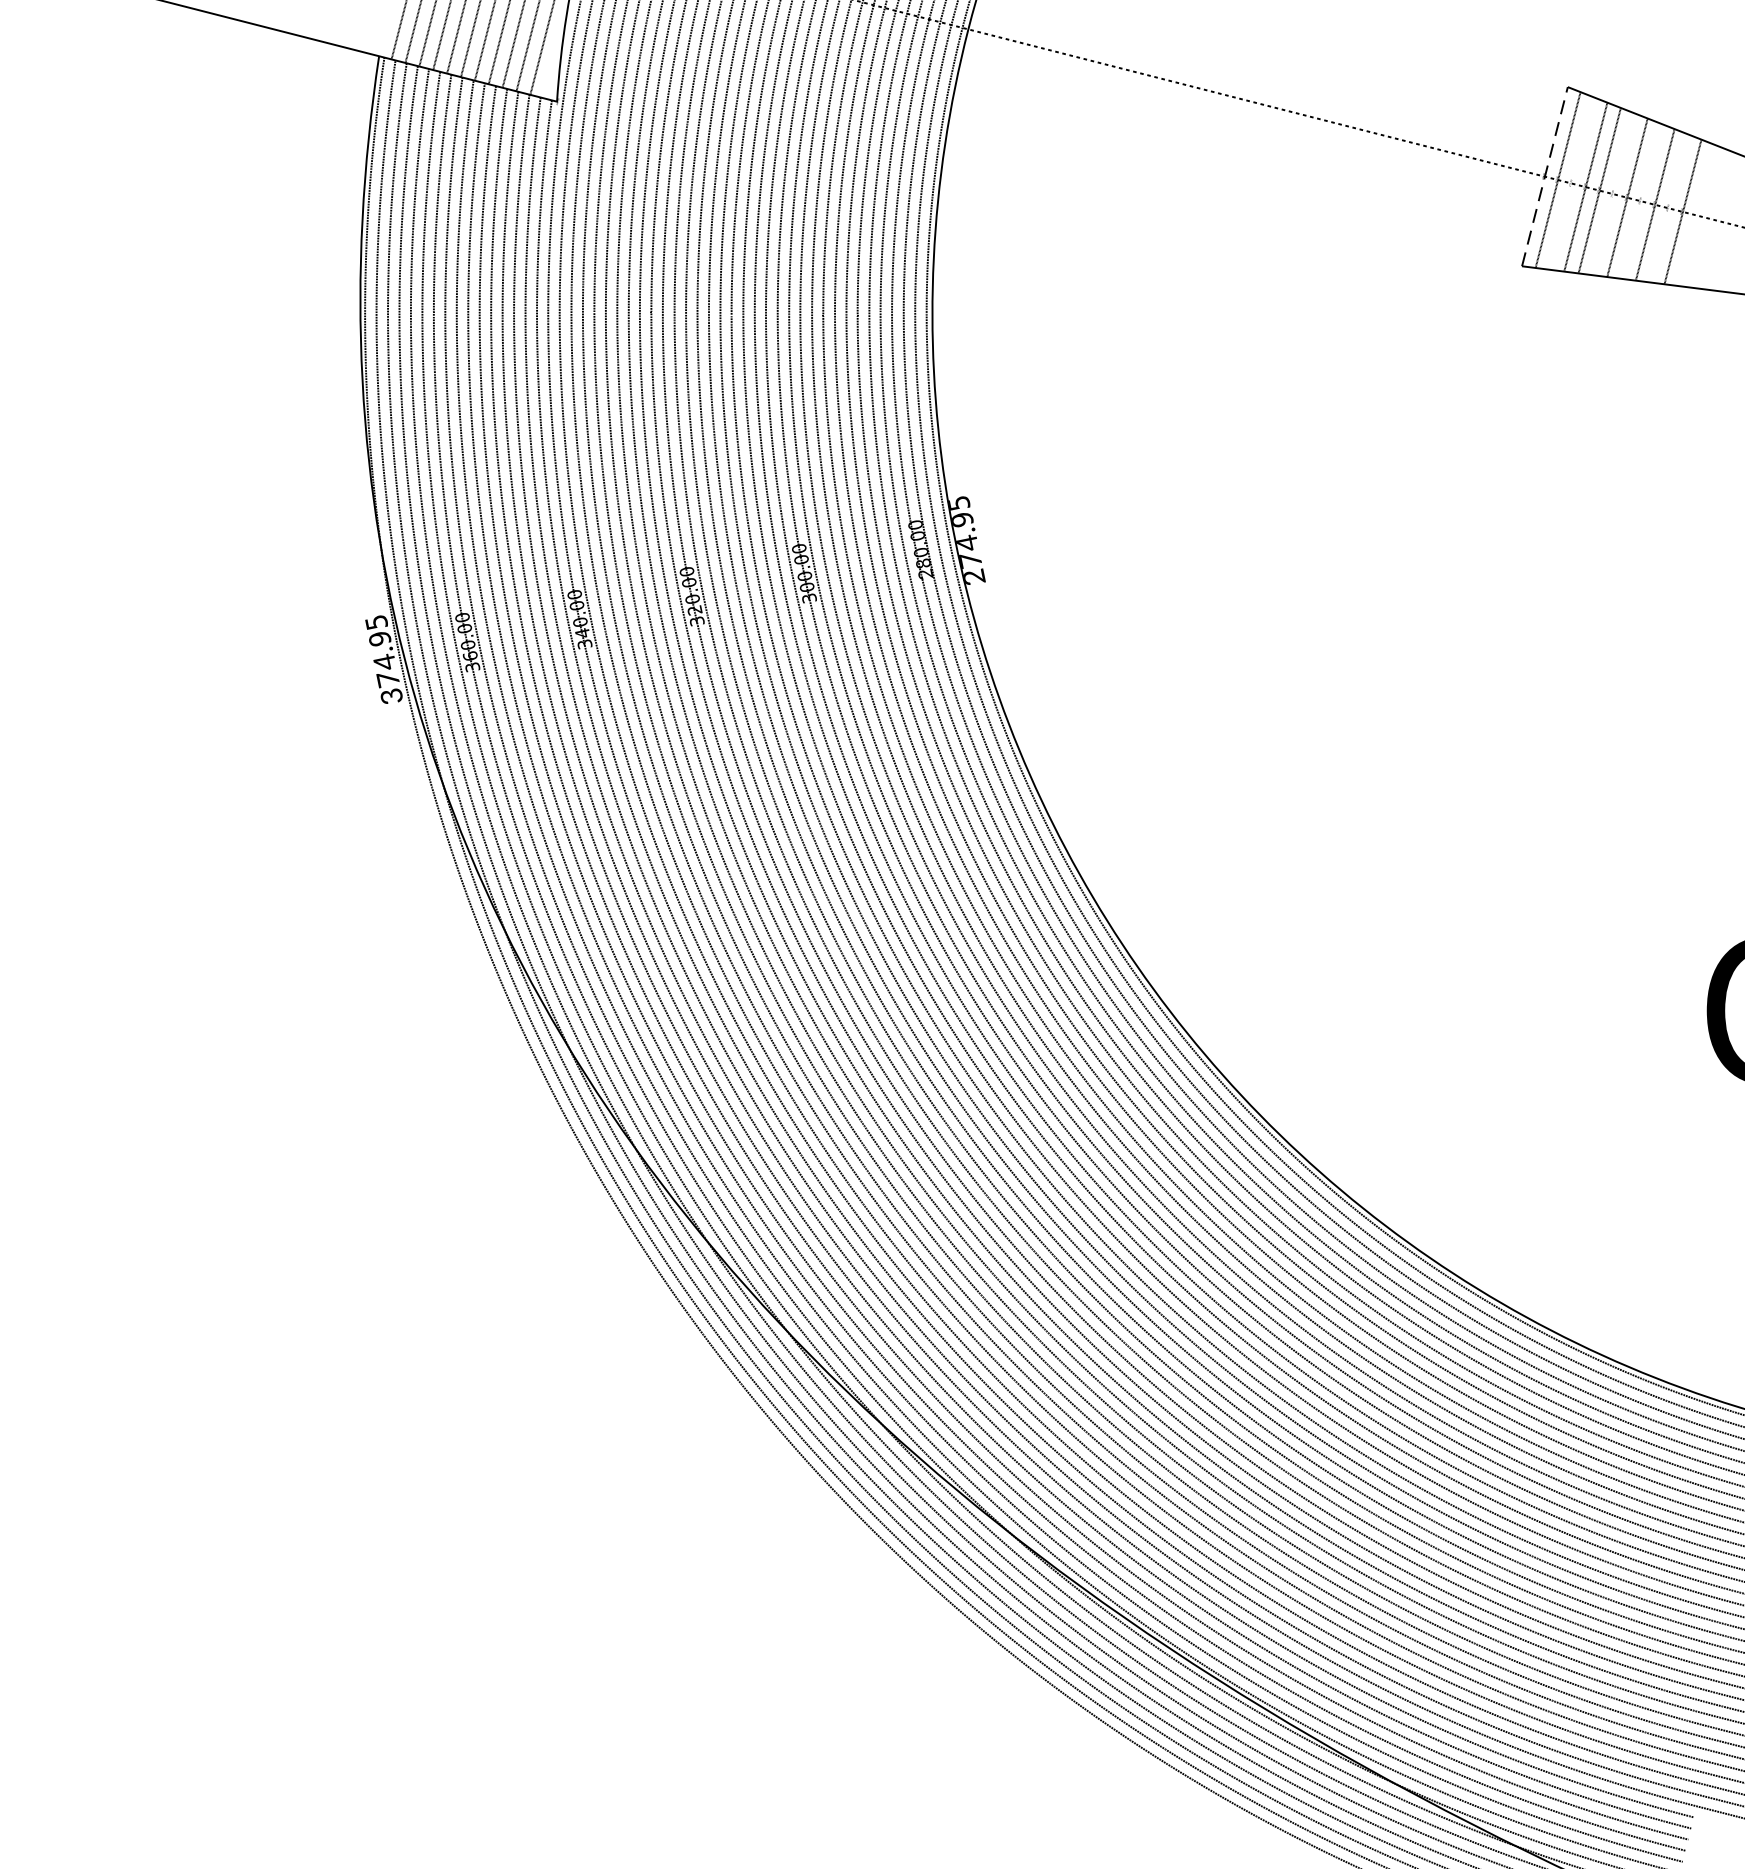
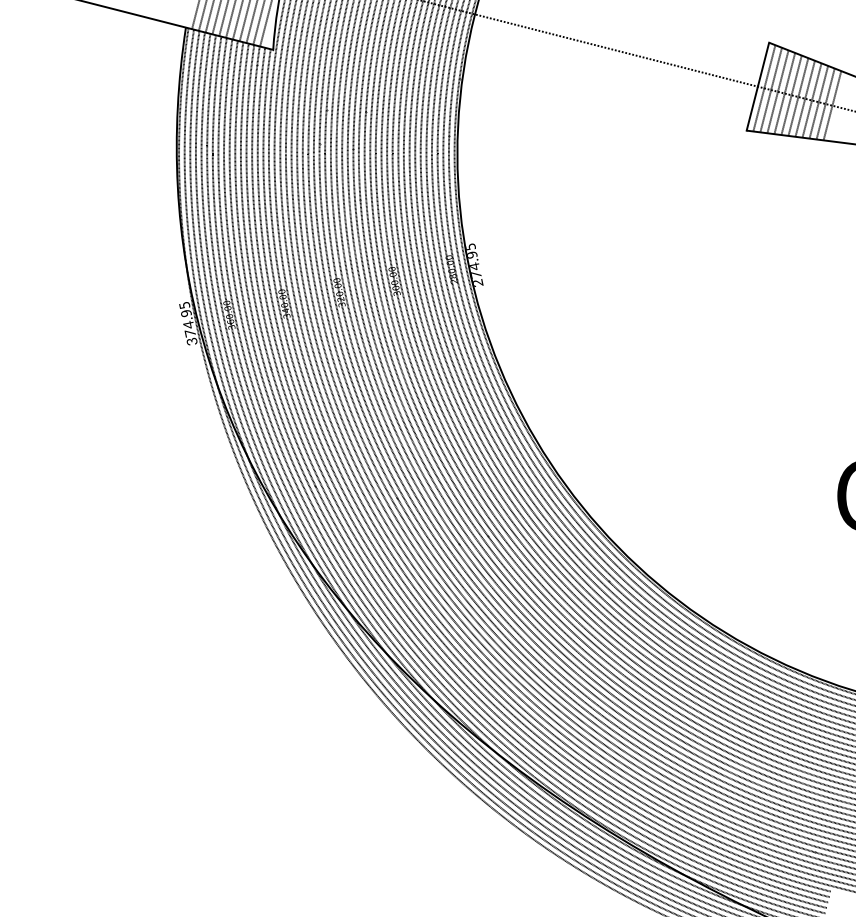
line: (1546, 176) -> (758, 86), dashed -> solid
line: (1570, 182) -> (770, 89), added
line: (1613, 194) -> (791, 95), added
line: (1639, 200) -> (804, 98), added
line: (1668, 206) -> (818, 101), added
line: (1696, 215) -> (832, 105), added

